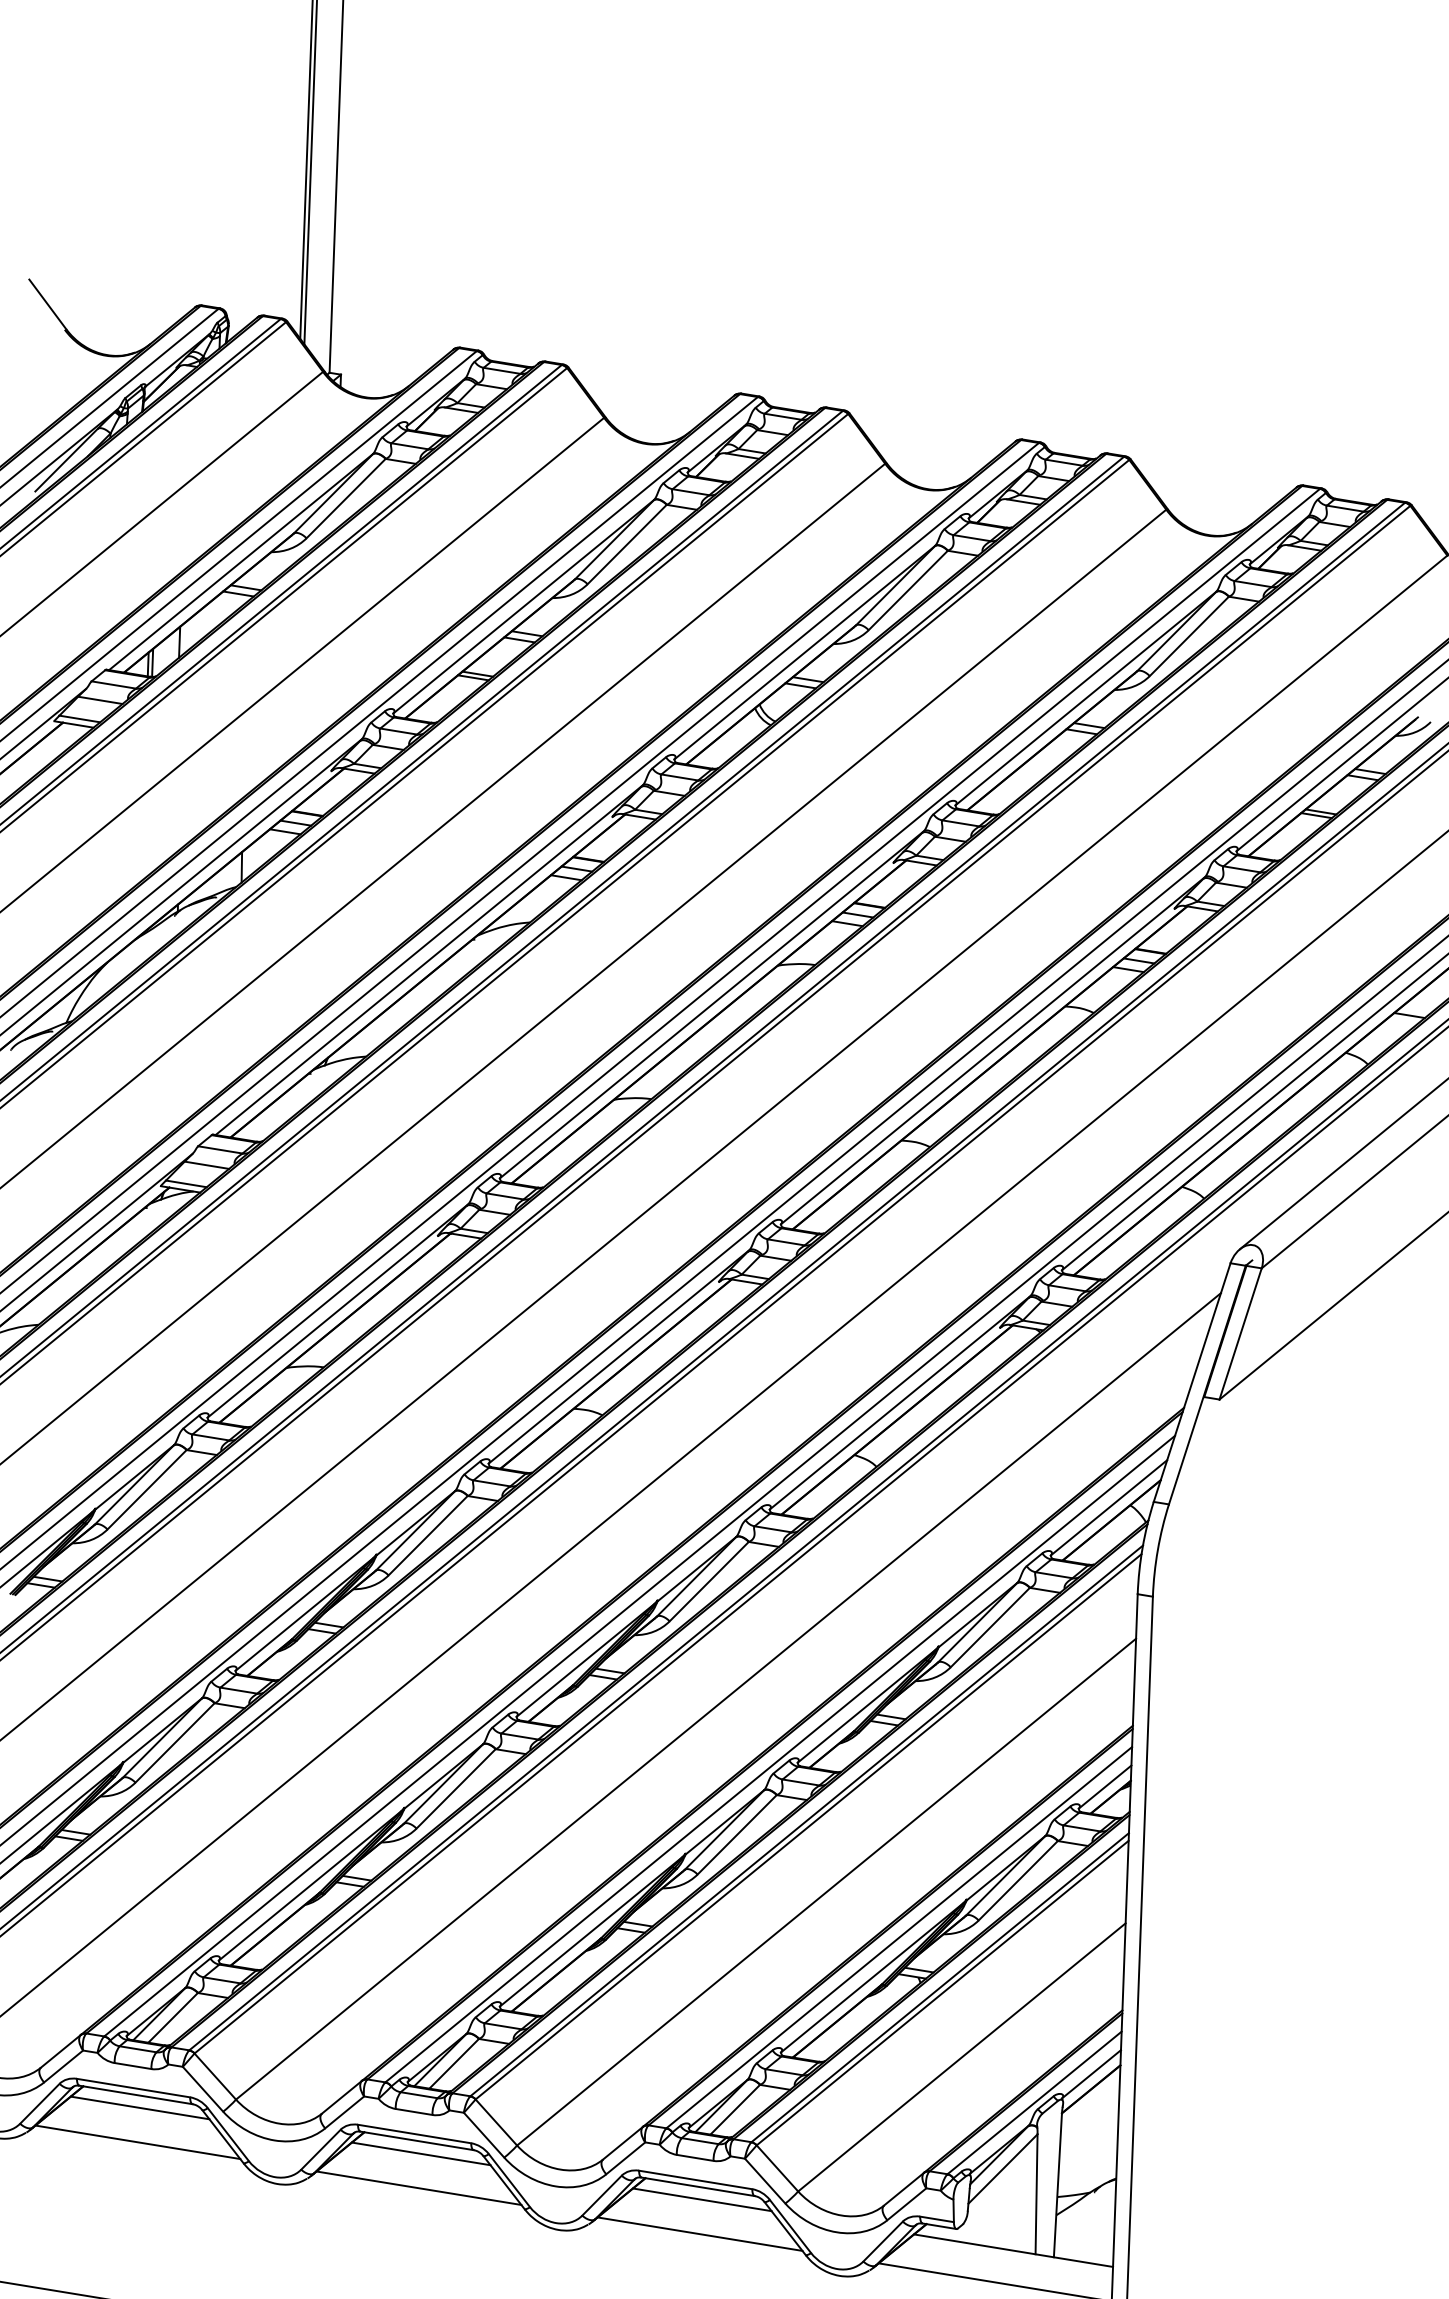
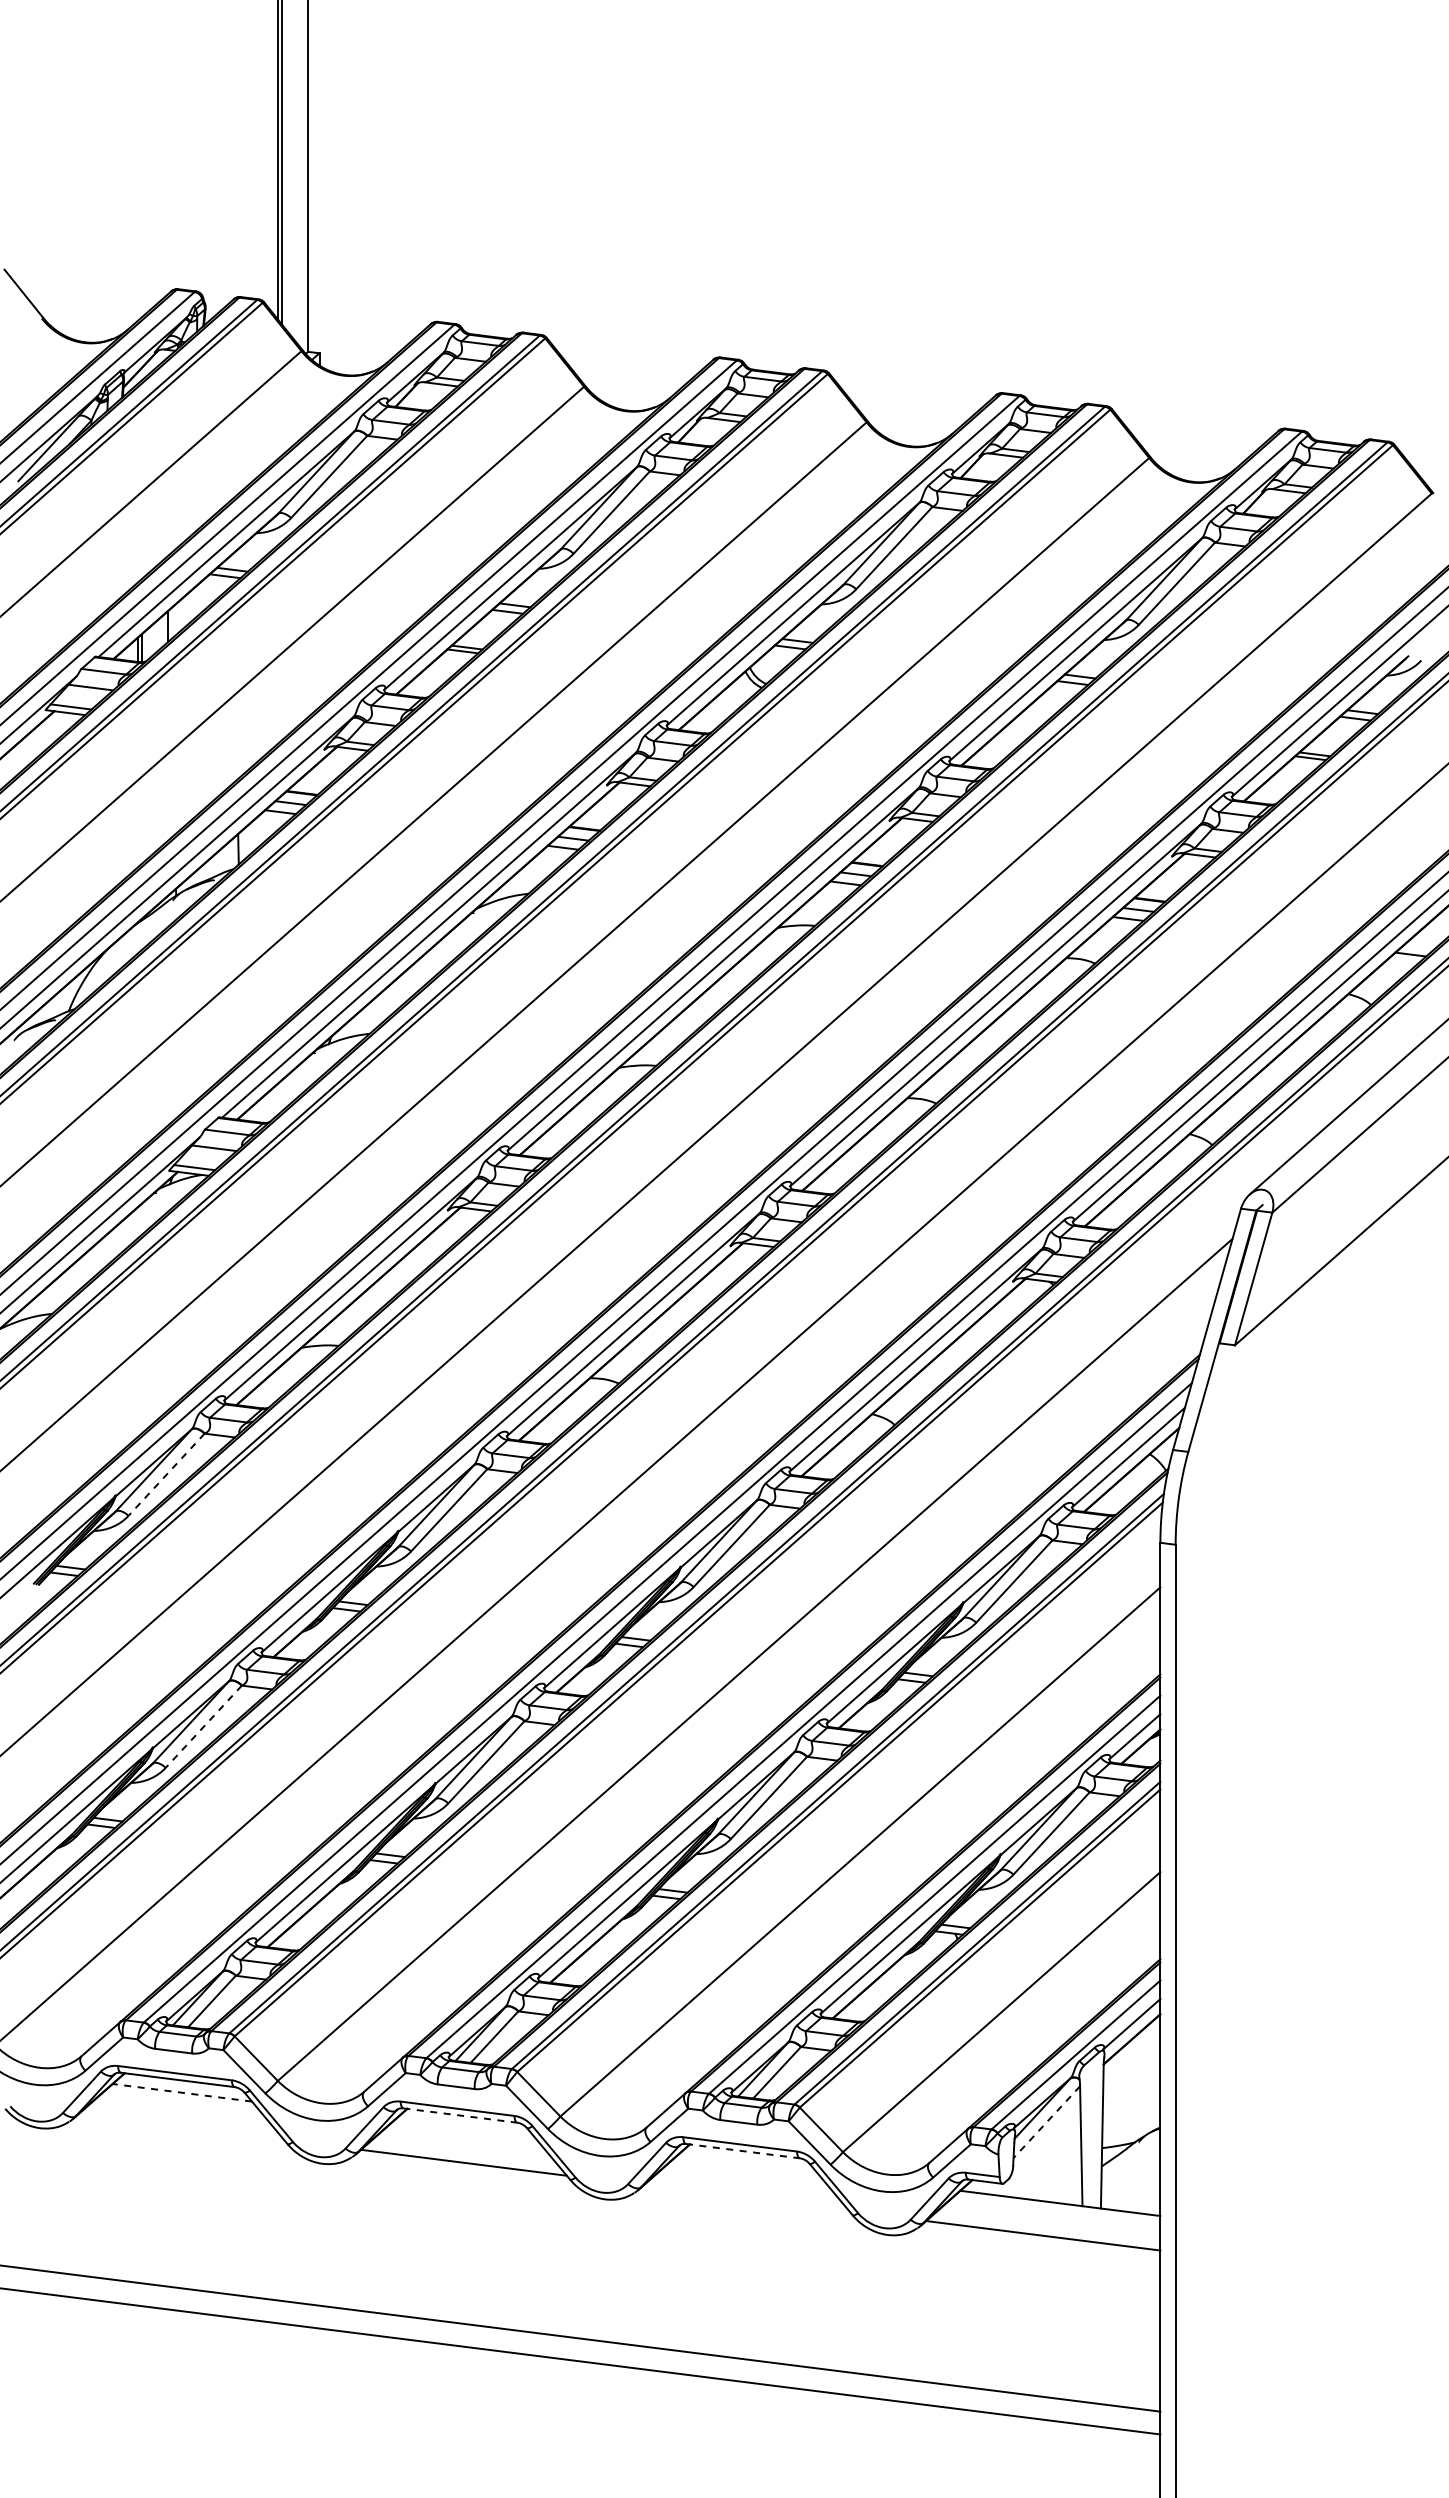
line: (146, 1490) -> (166, 1475), solid -> dashed
line: (174, 1743) -> (203, 1727), solid -> dashed
line: (139, 2107) -> (181, 2092), solid -> dashed
line: (417, 2140) -> (460, 2115), solid -> dashed
line: (138, 2142) -> (181, 2127), removed
line: (420, 2153) -> (464, 2128), removed
line: (1002, 2169) -> (1046, 2122), solid -> dashed
line: (698, 2187) -> (743, 2151), solid -> dashed
line: (702, 2199) -> (747, 2163), removed
line: (700, 2234) -> (746, 2198), removed

